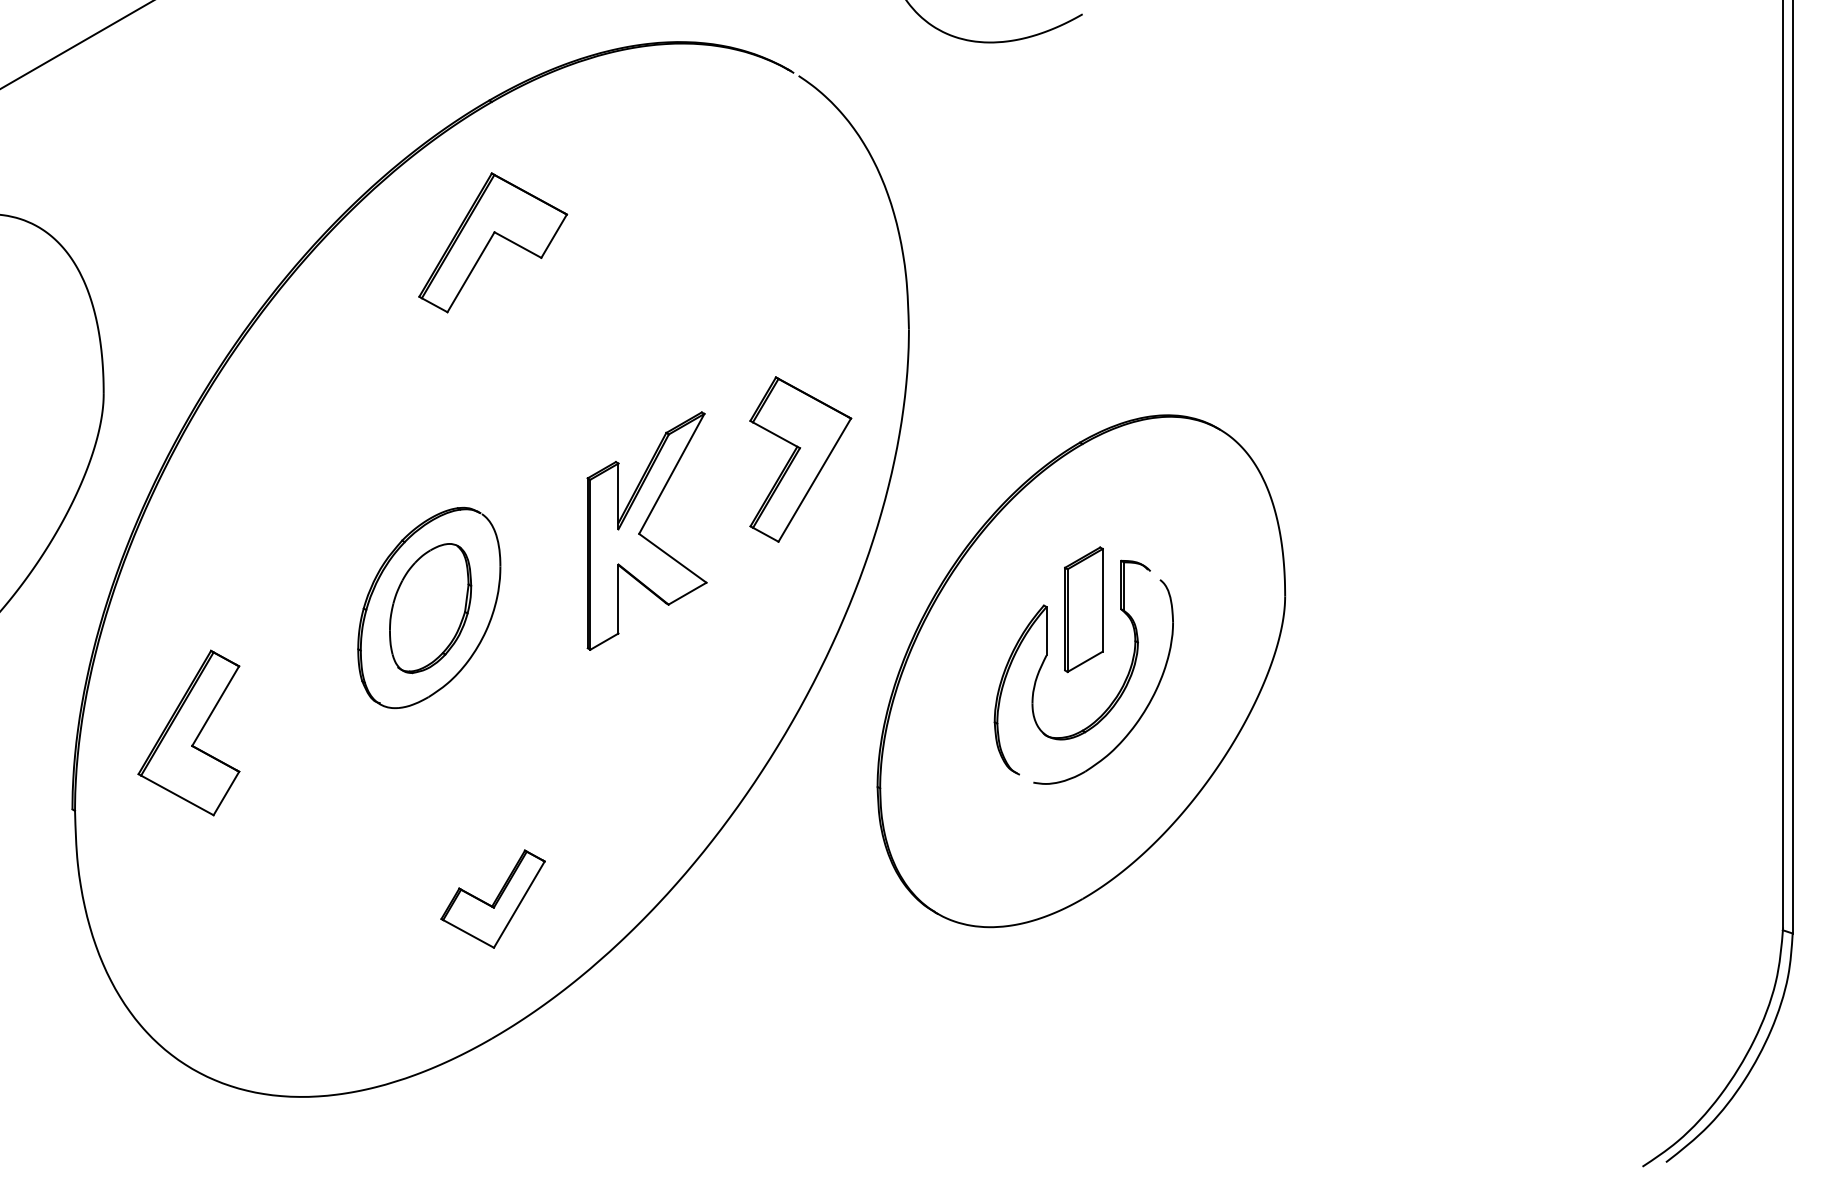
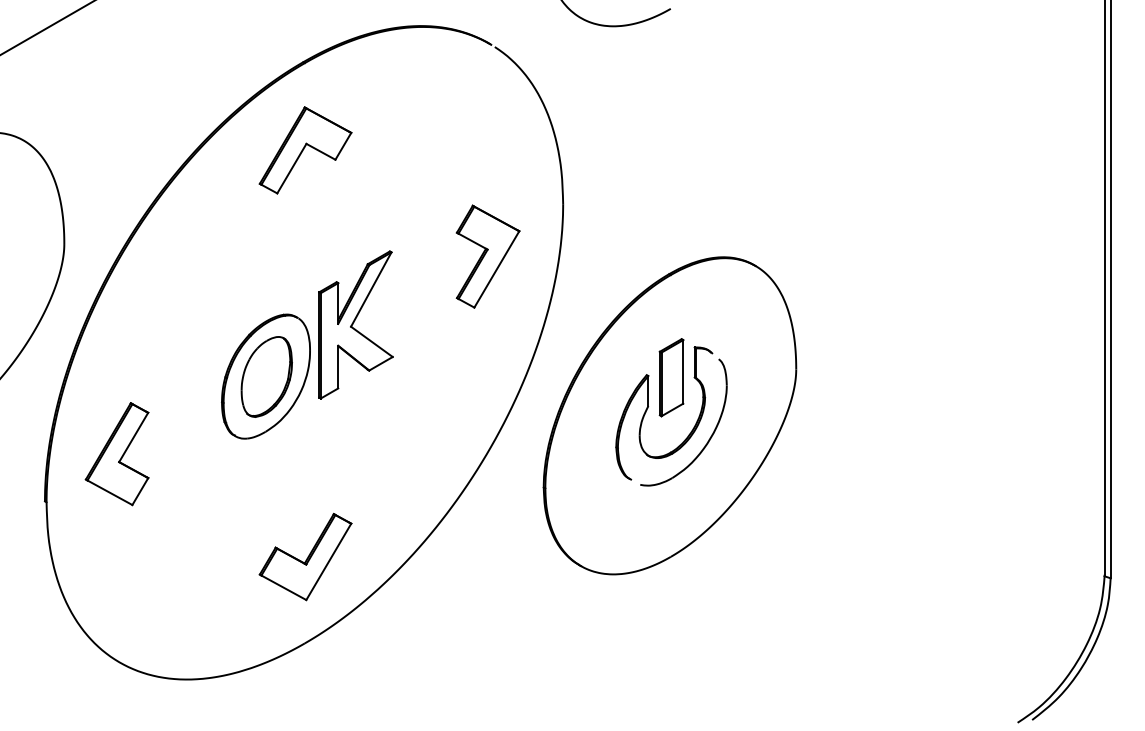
part: (799, 459) -> (487, 256), moved
part: (646, 530) -> (355, 324), moved
part: (493, 898) -> (305, 556), size x1.43

